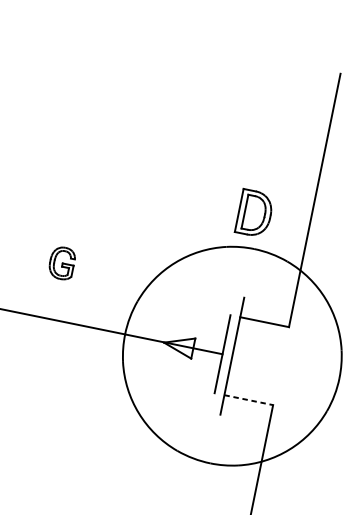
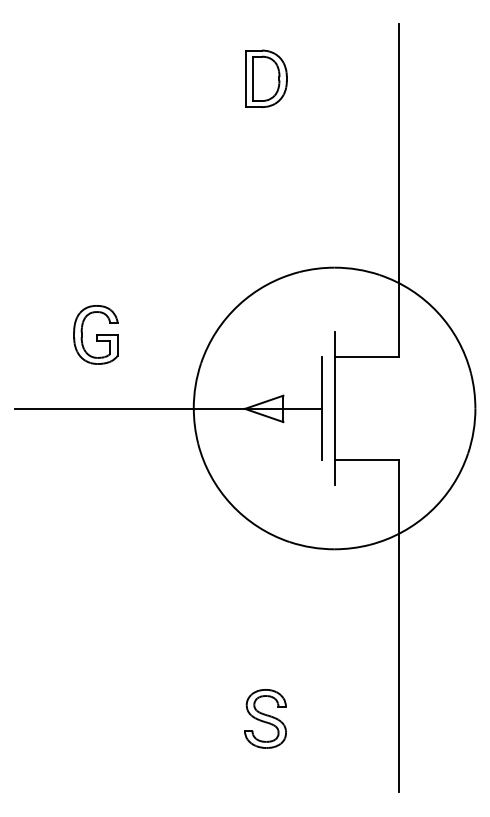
part: (254, 213) -> (266, 78), moved
part: (61, 262) -> (95, 334), size x1.43
line: (249, 400) -> (367, 459), dashed -> solid

